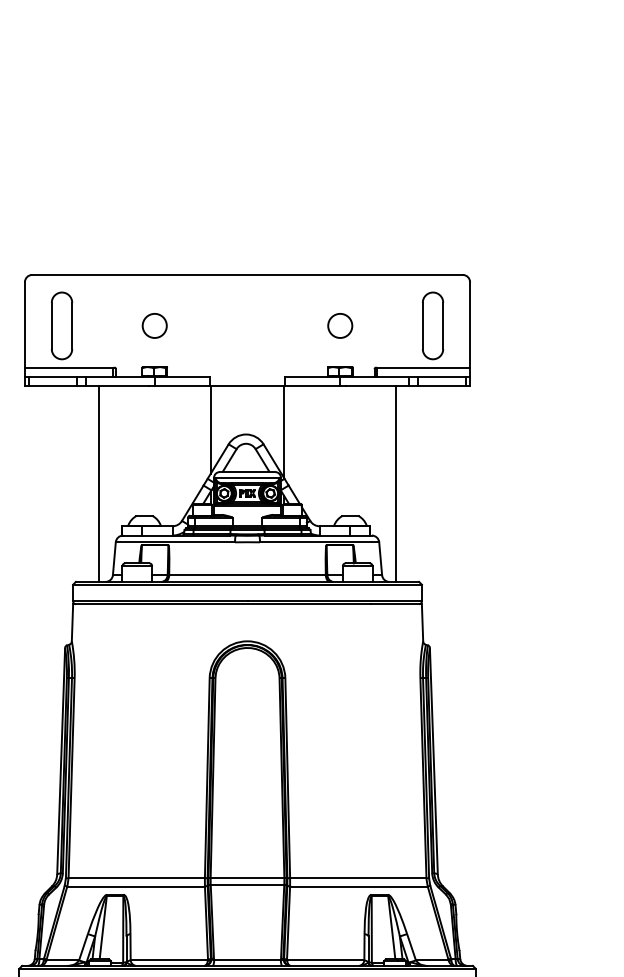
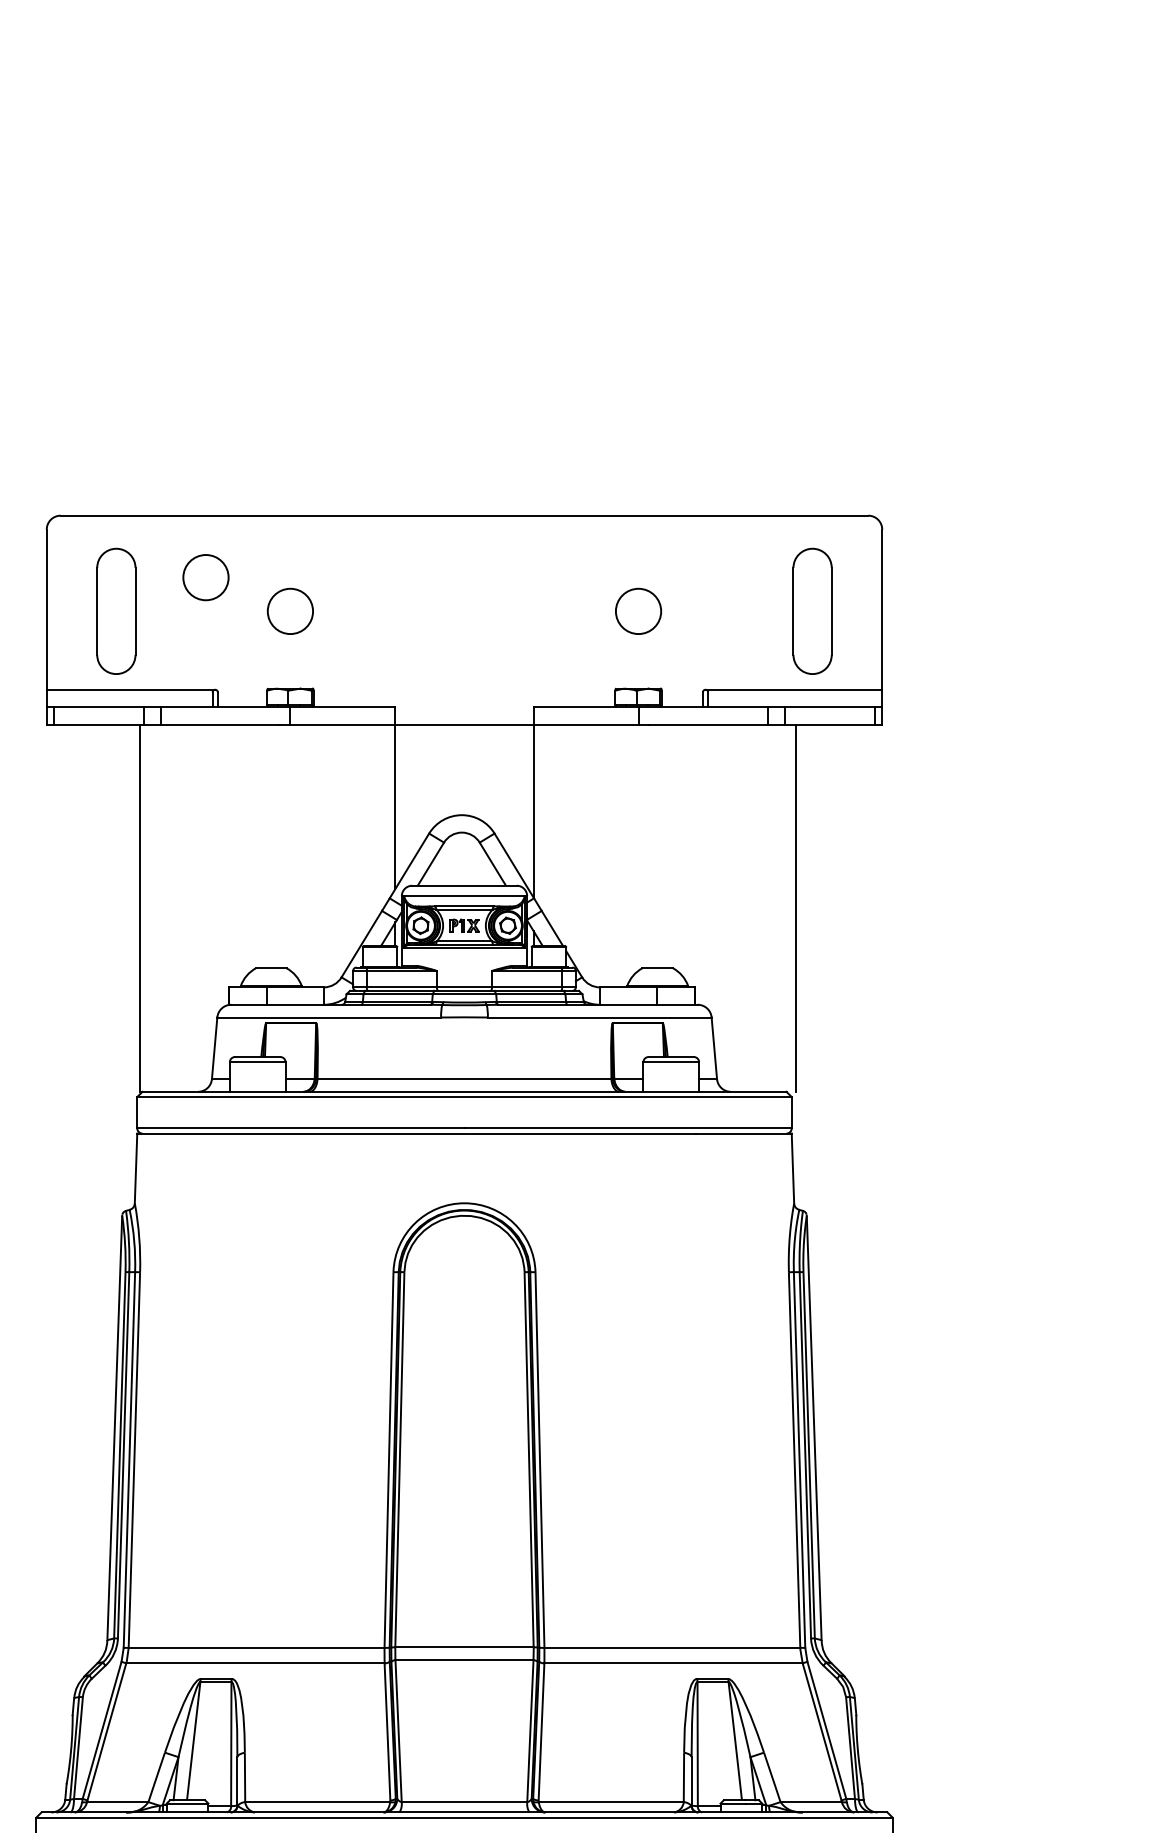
circle: (109, 307) -> (205, 576), added
line: (98, 483) -> (139, 907), moved
line: (396, 483) -> (796, 907), moved

